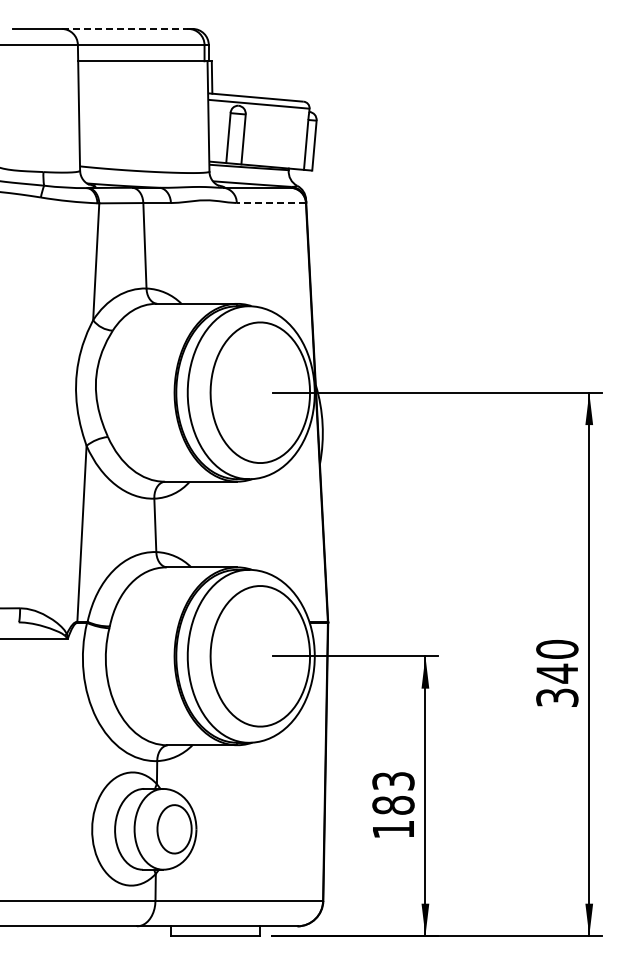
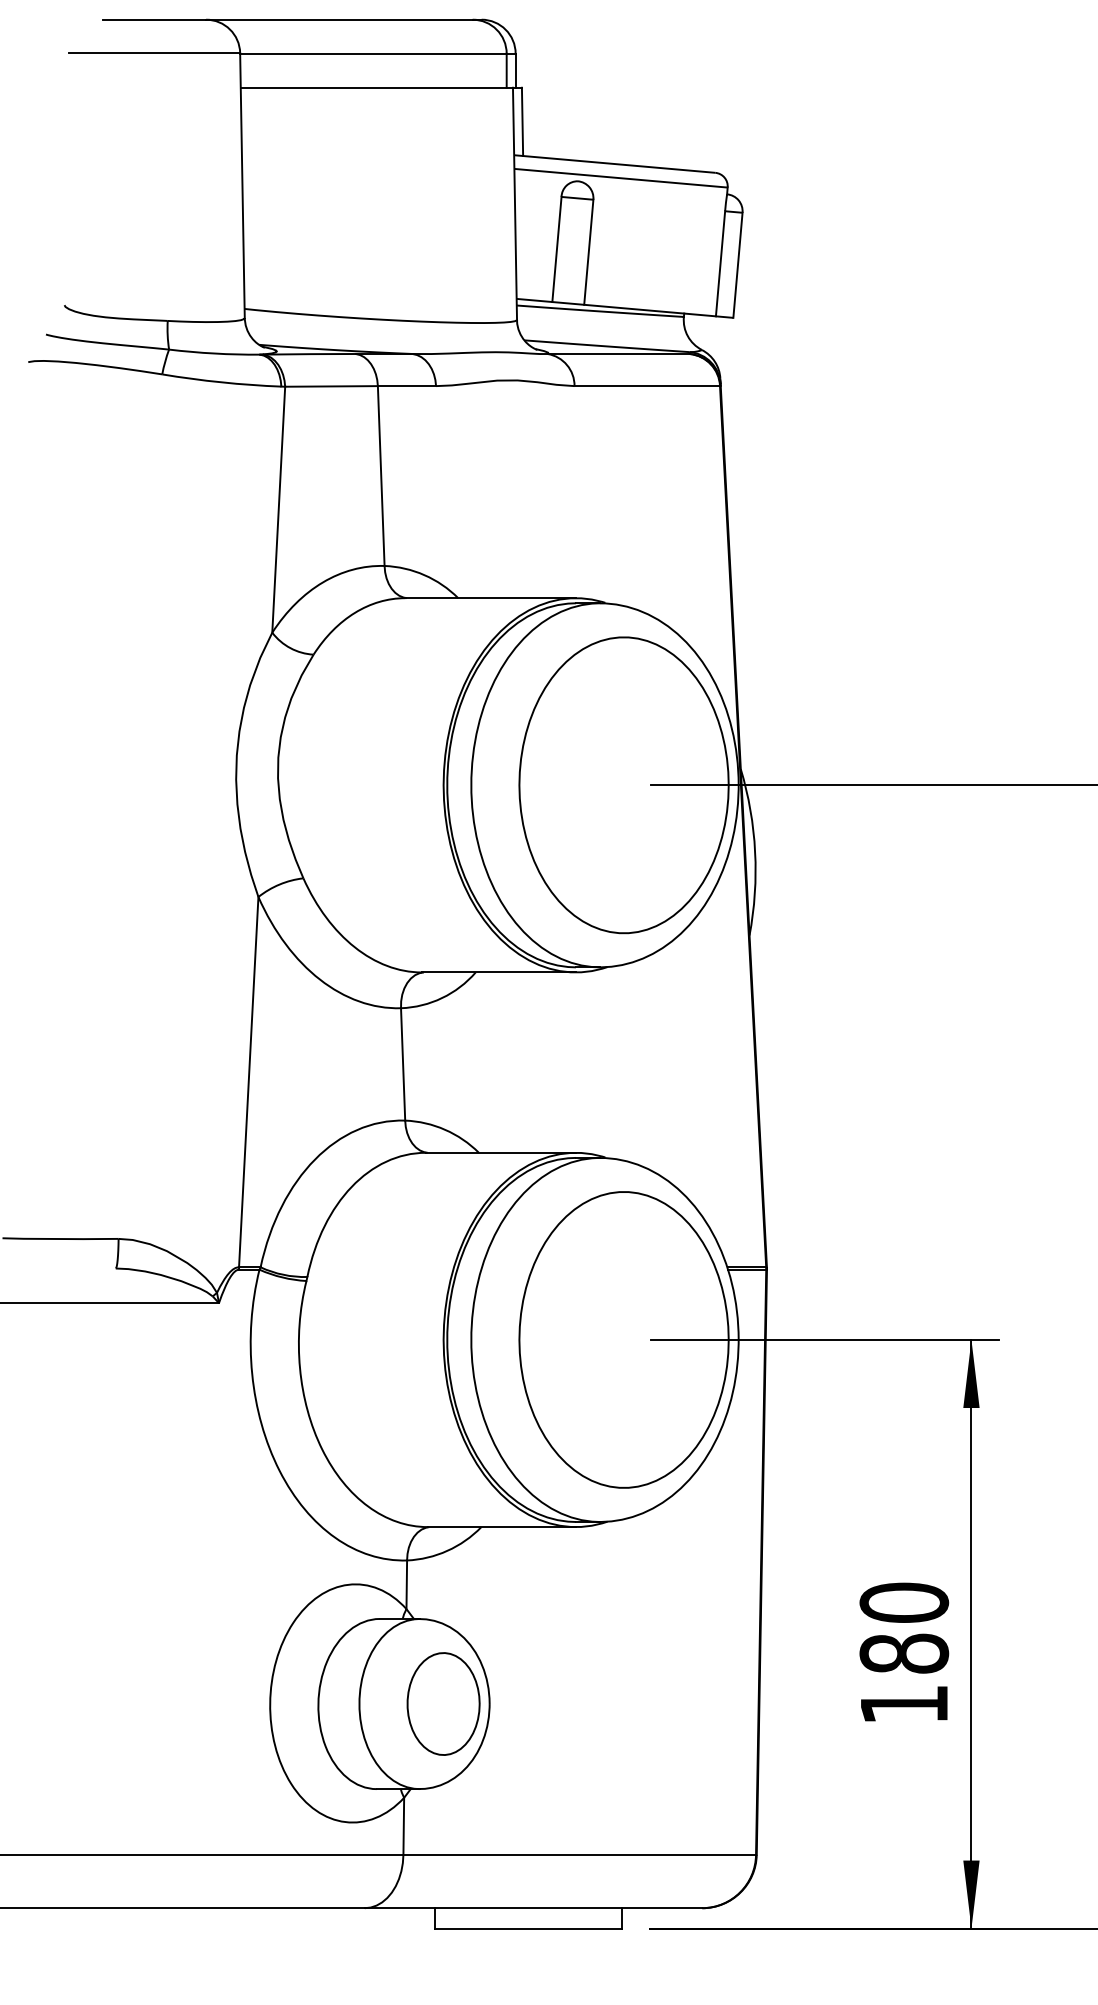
line: (125, 28) -> (340, 18), dashed -> solid
line: (271, 203) -> (647, 387), dashed -> solid
text: (393, 780) -> (904, 1601), 183 -> 180

